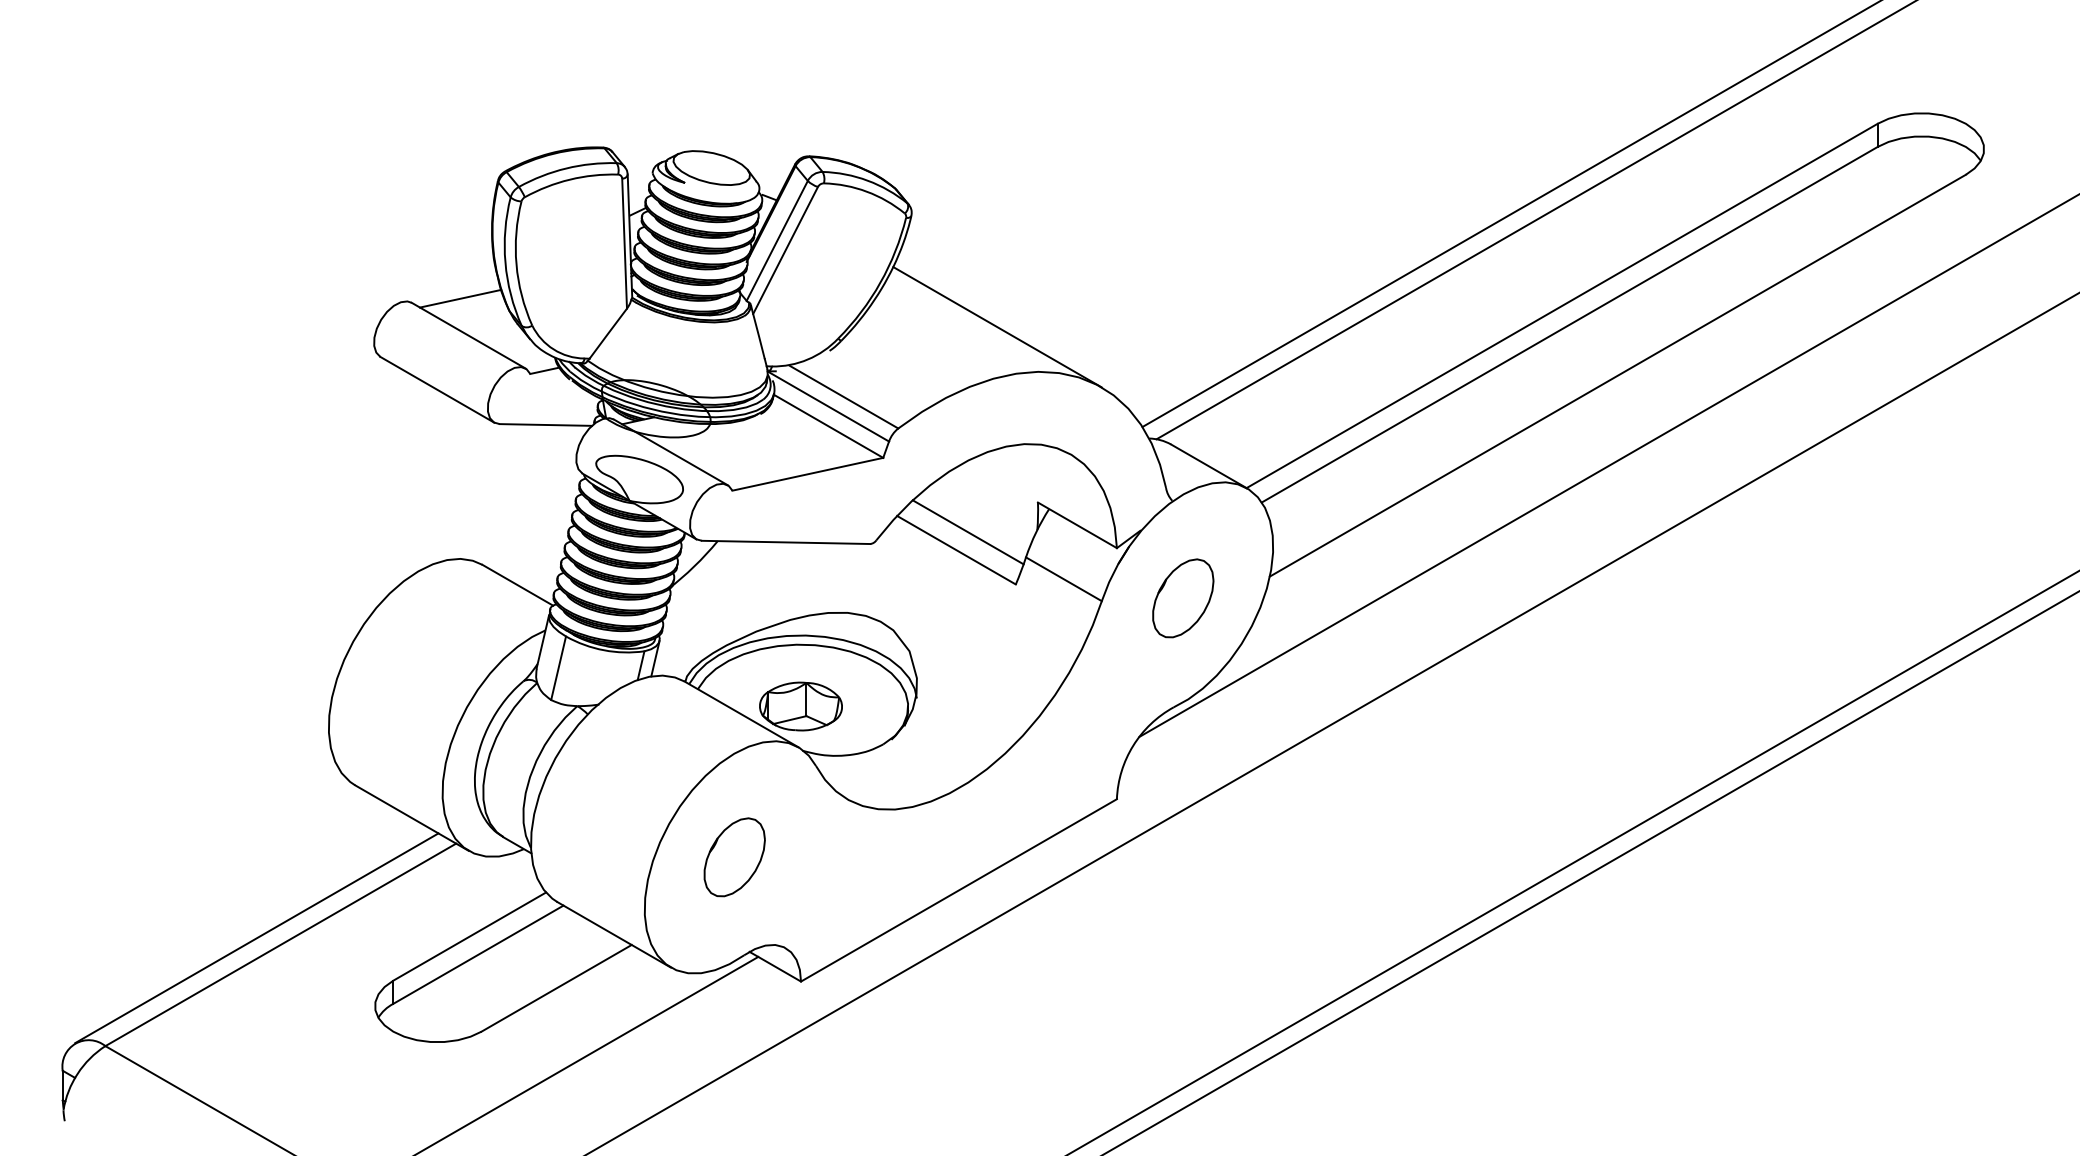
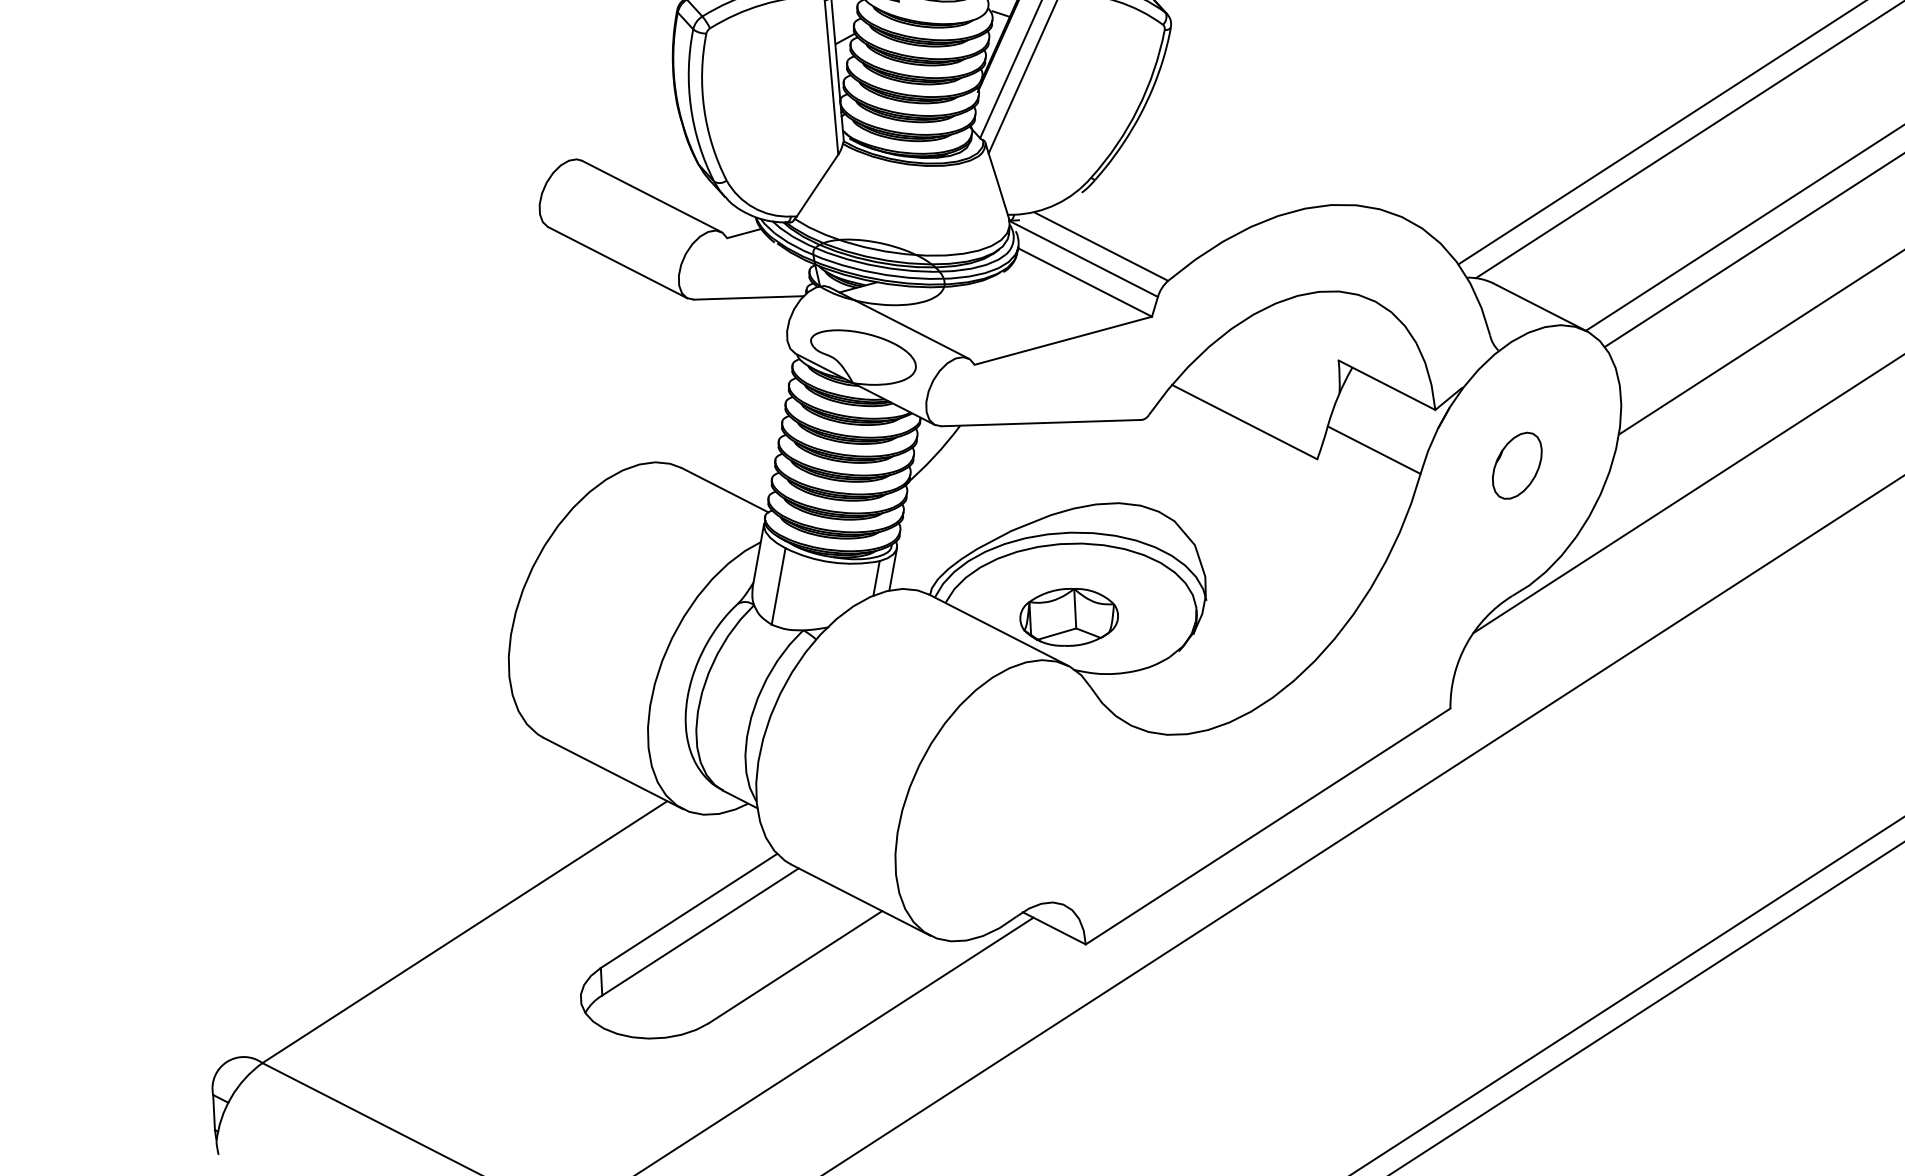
line: (460, 298) -> (639, 152), removed
line: (997, 327) -> (1280, 154), removed
line: (967, 532) -> (1256, 400), removed
part: (1183, 598) -> (1517, 465), size x0.7
part: (734, 857) -> (999, 800), removed
line: (256, 938) -> (435, 926), removed

